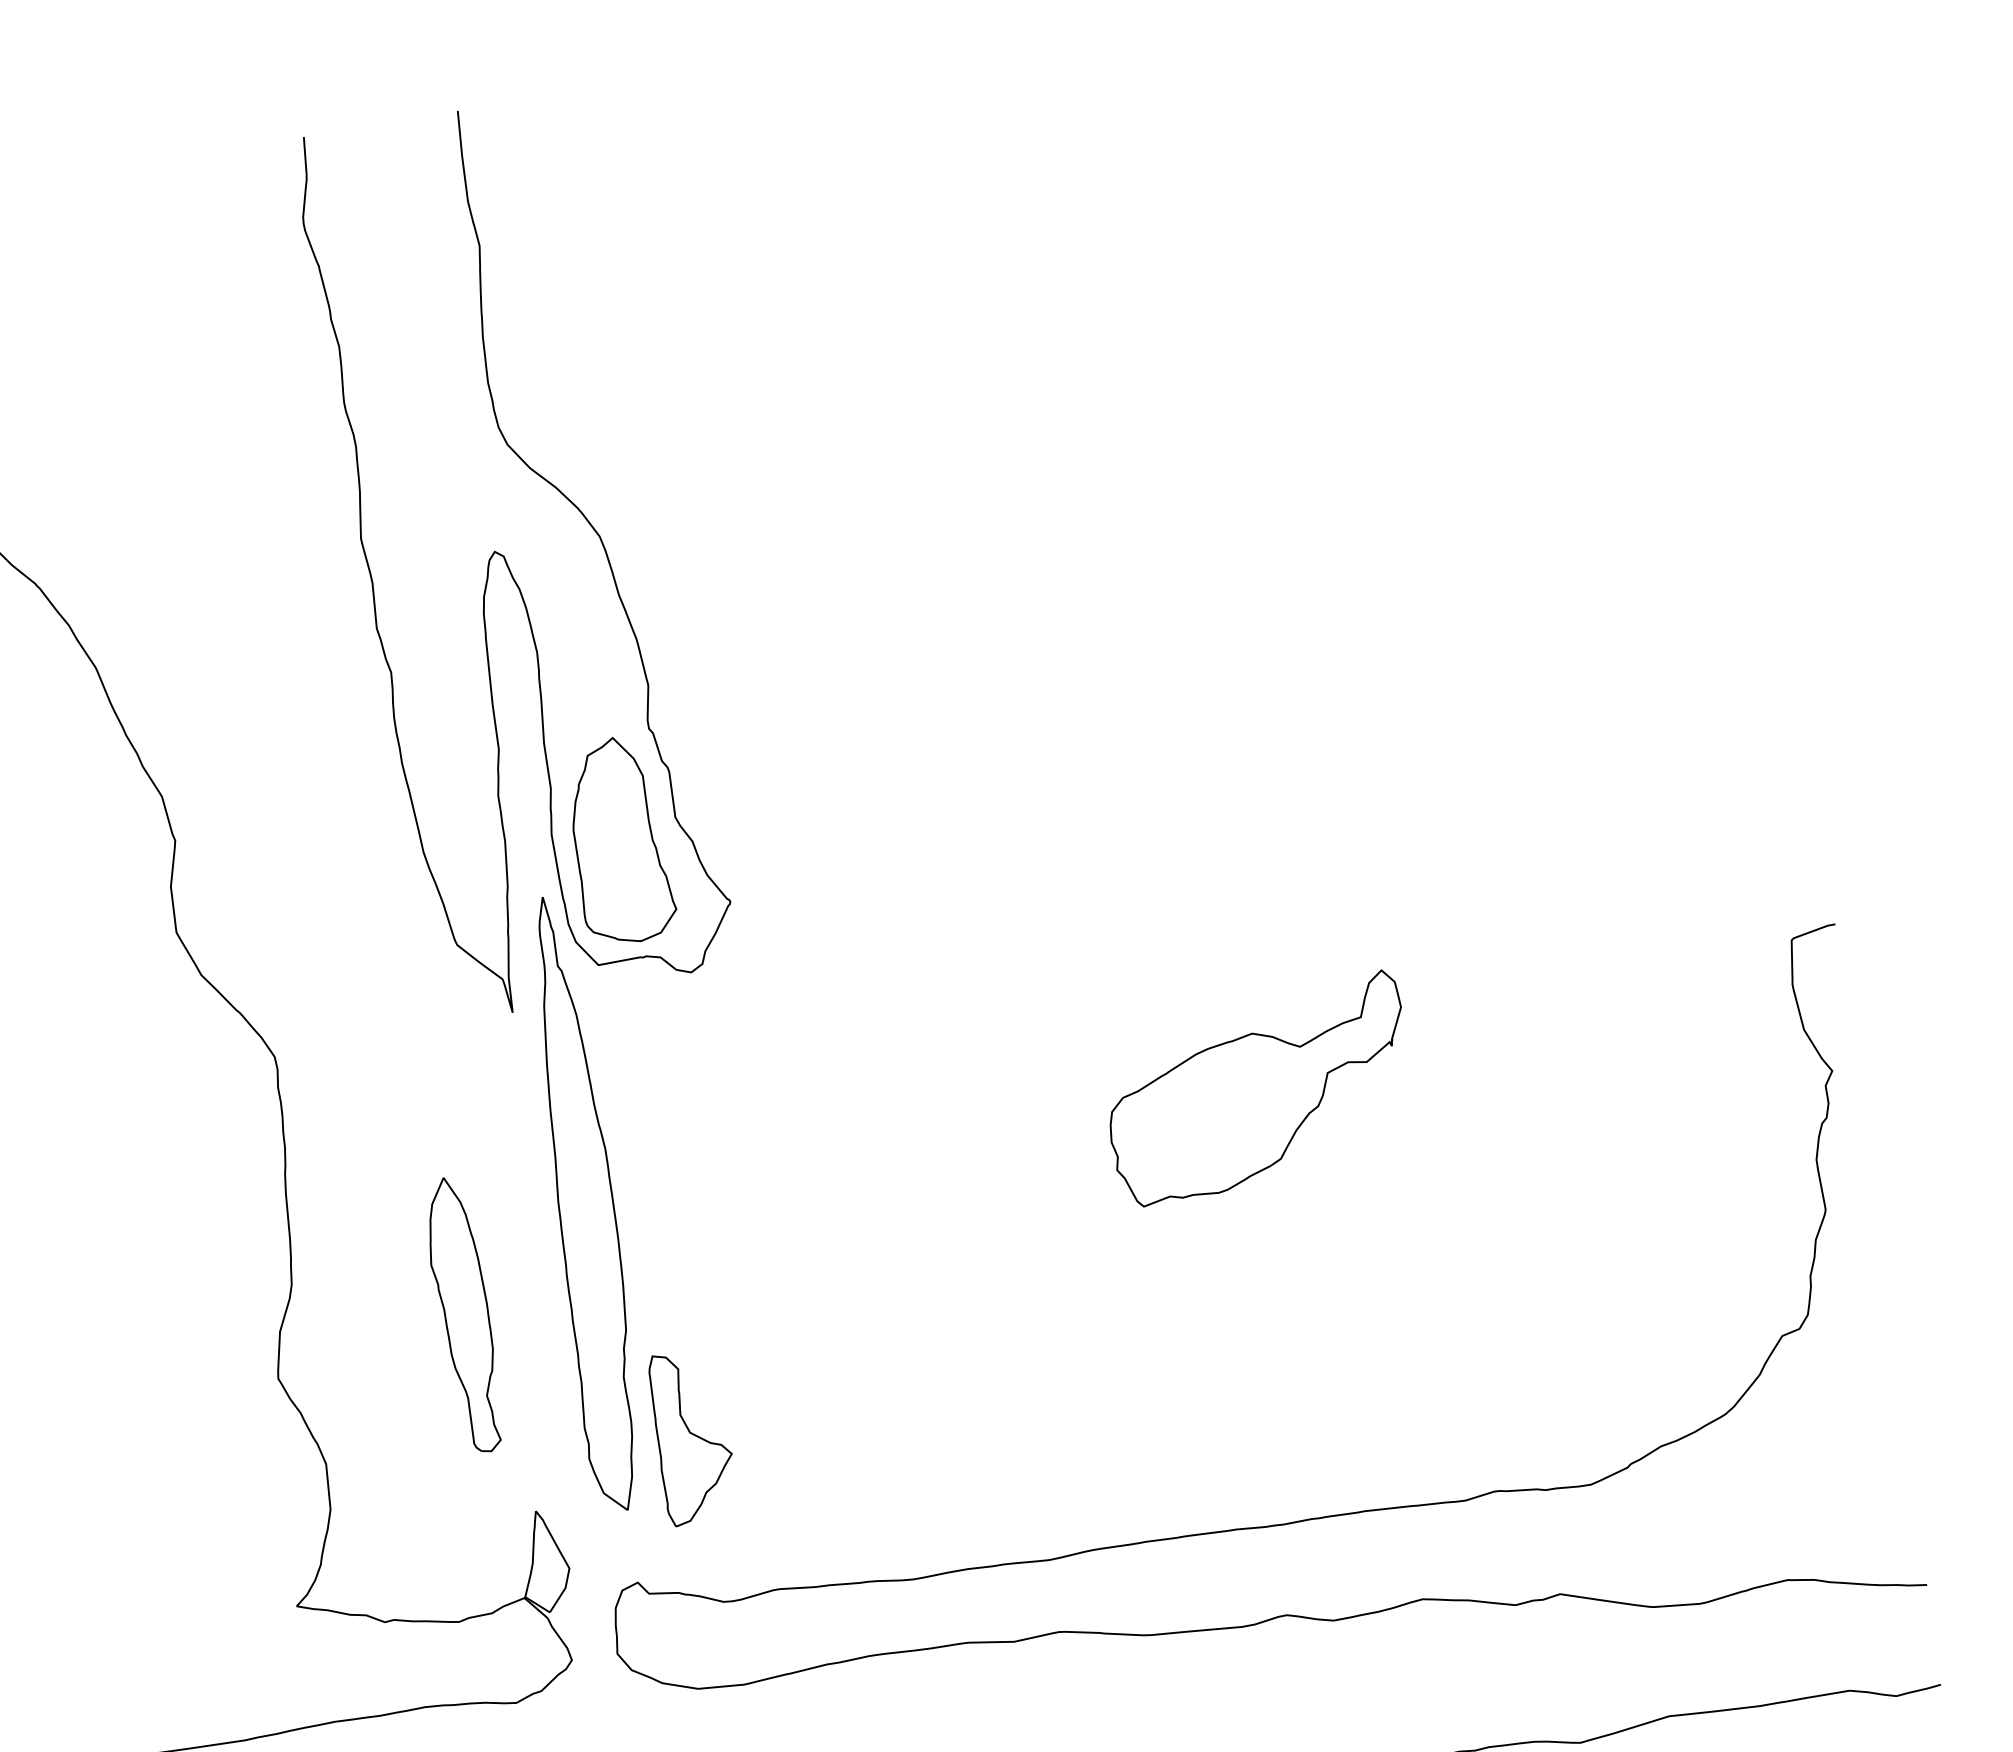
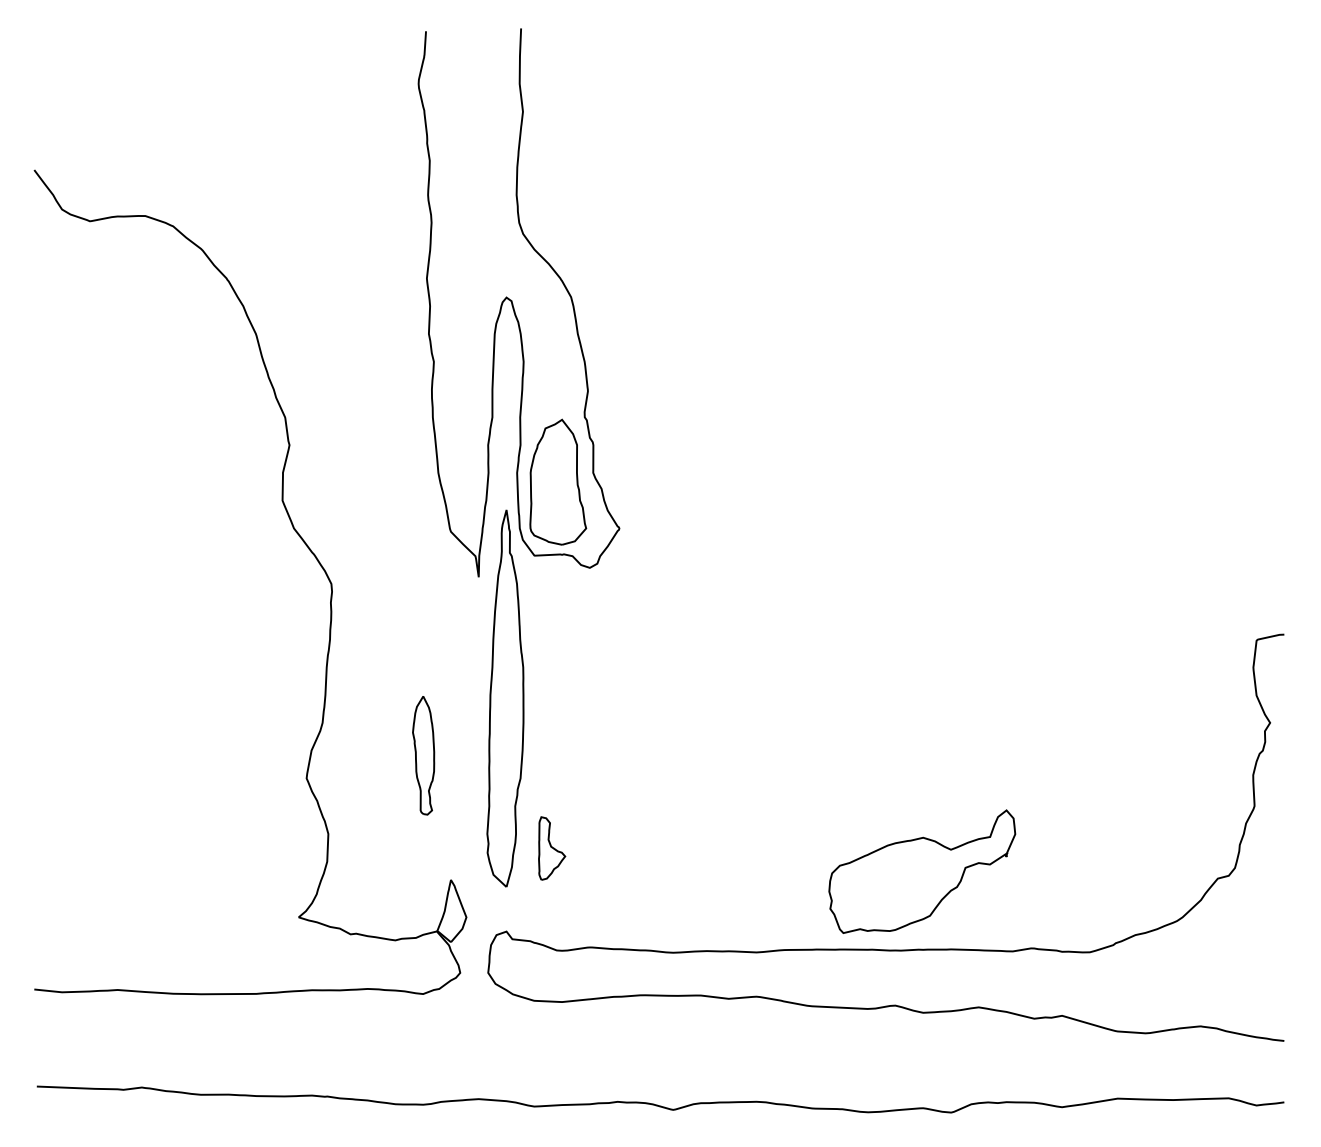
part: (1258, 1088) -> (922, 871), moved
part: (463, 1315) -> (423, 755), size x0.7
part: (692, 1437) -> (551, 848), size x0.6

